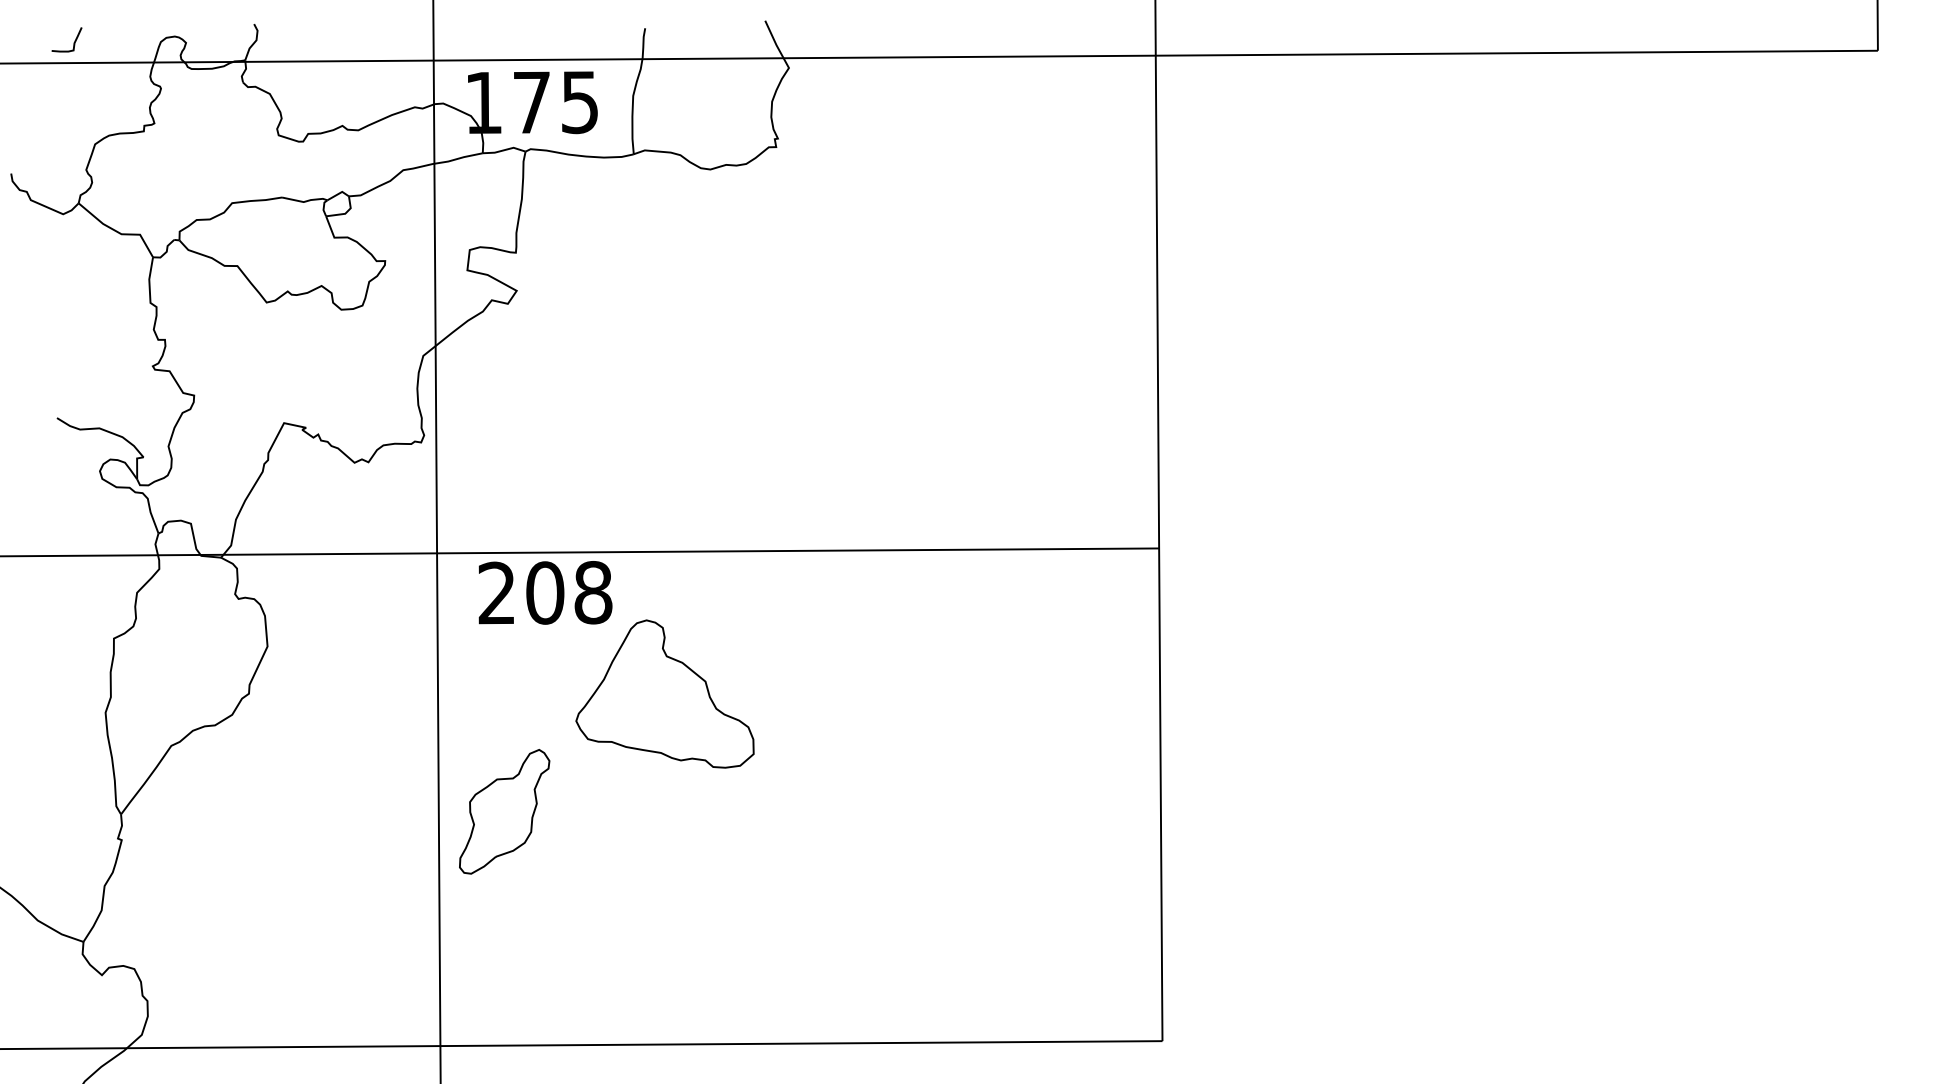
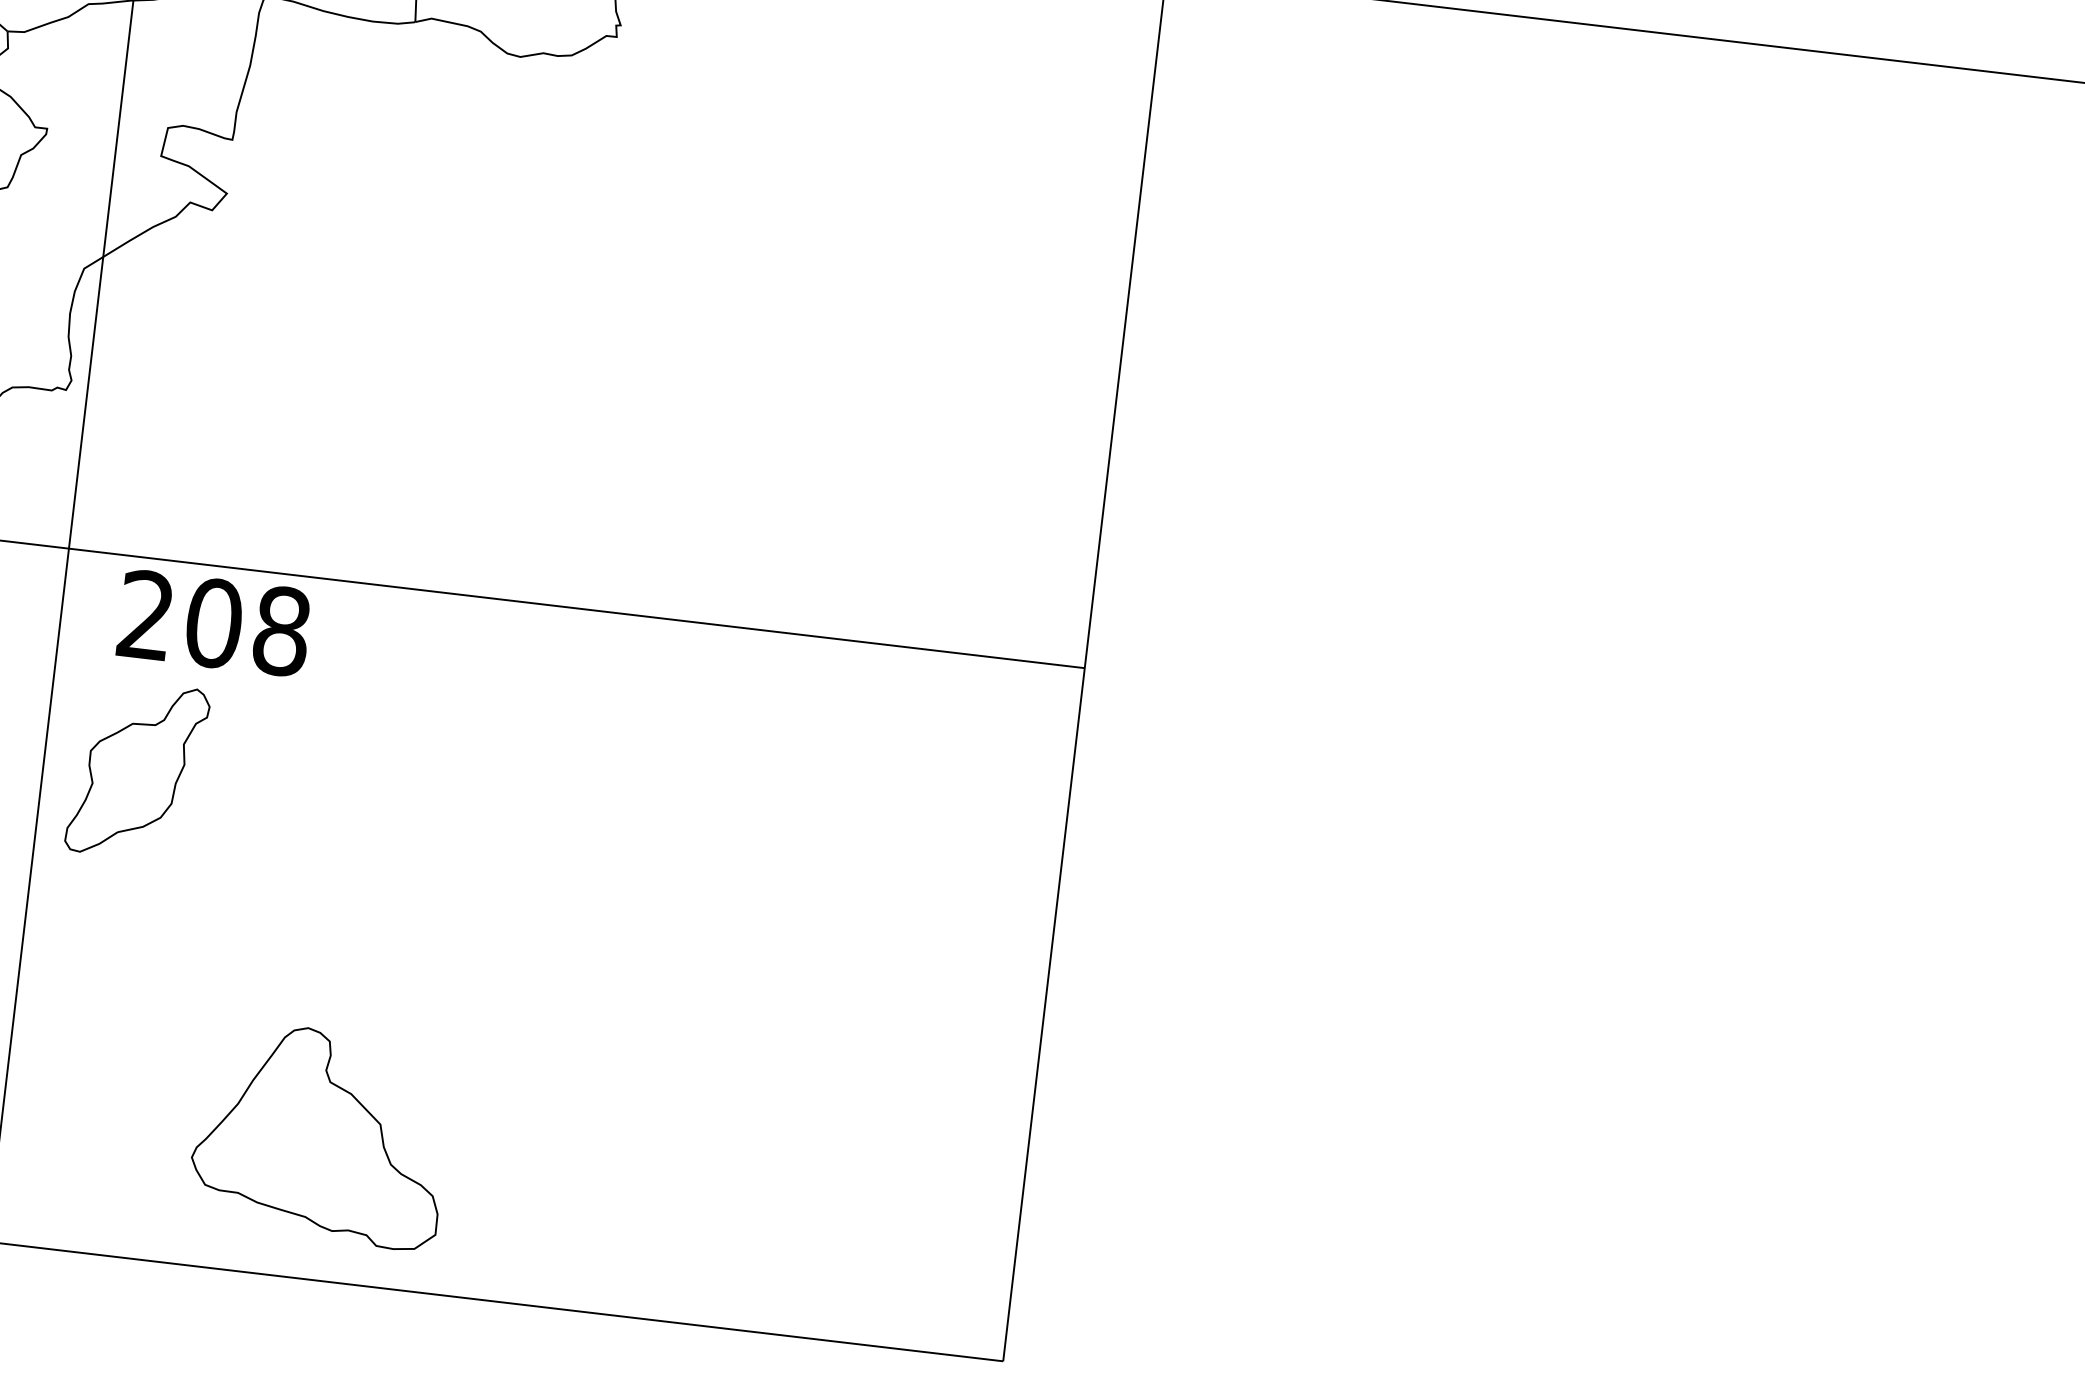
part: (664, 693) -> (320, 1134), moved
part: (504, 811) -> (137, 770), moved

